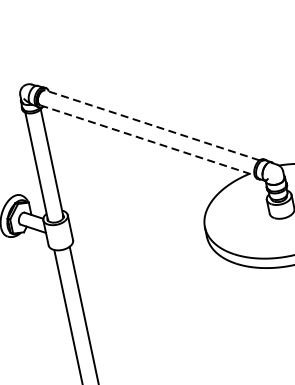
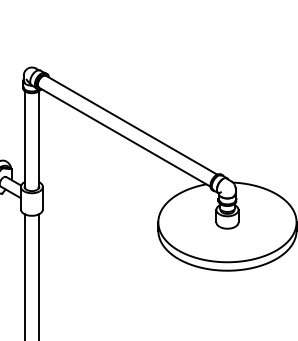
line: (152, 125) -> (131, 125), dashed -> solid
line: (147, 140) -> (124, 137), dashed -> solid

